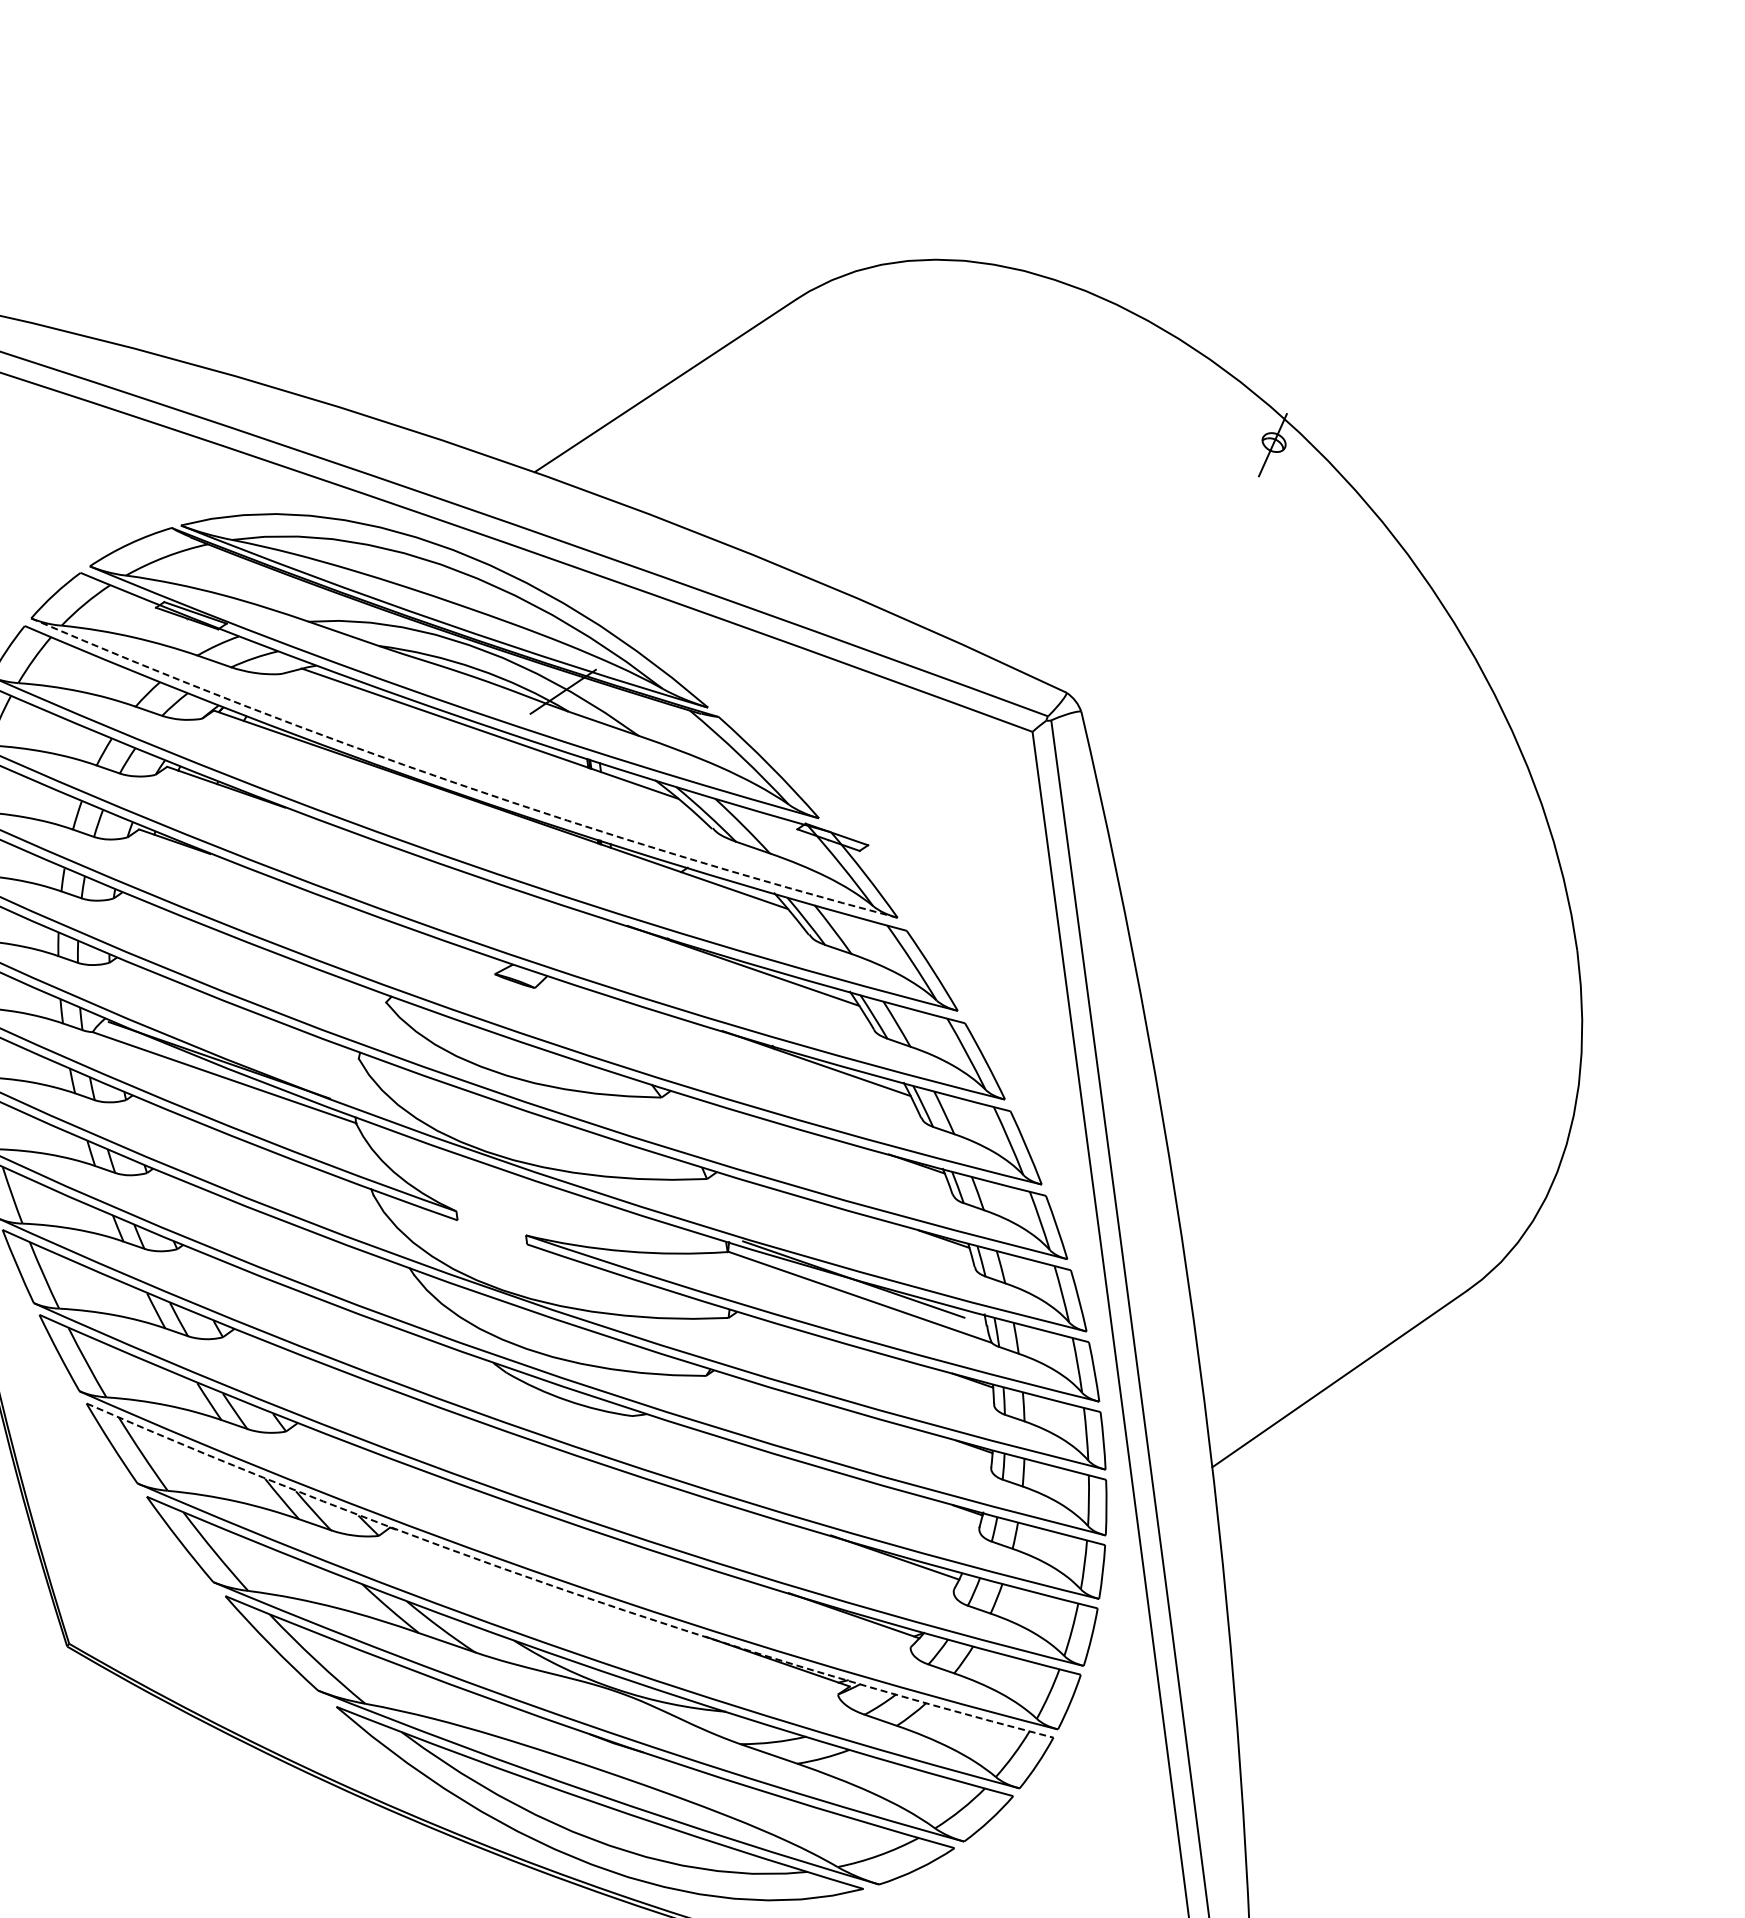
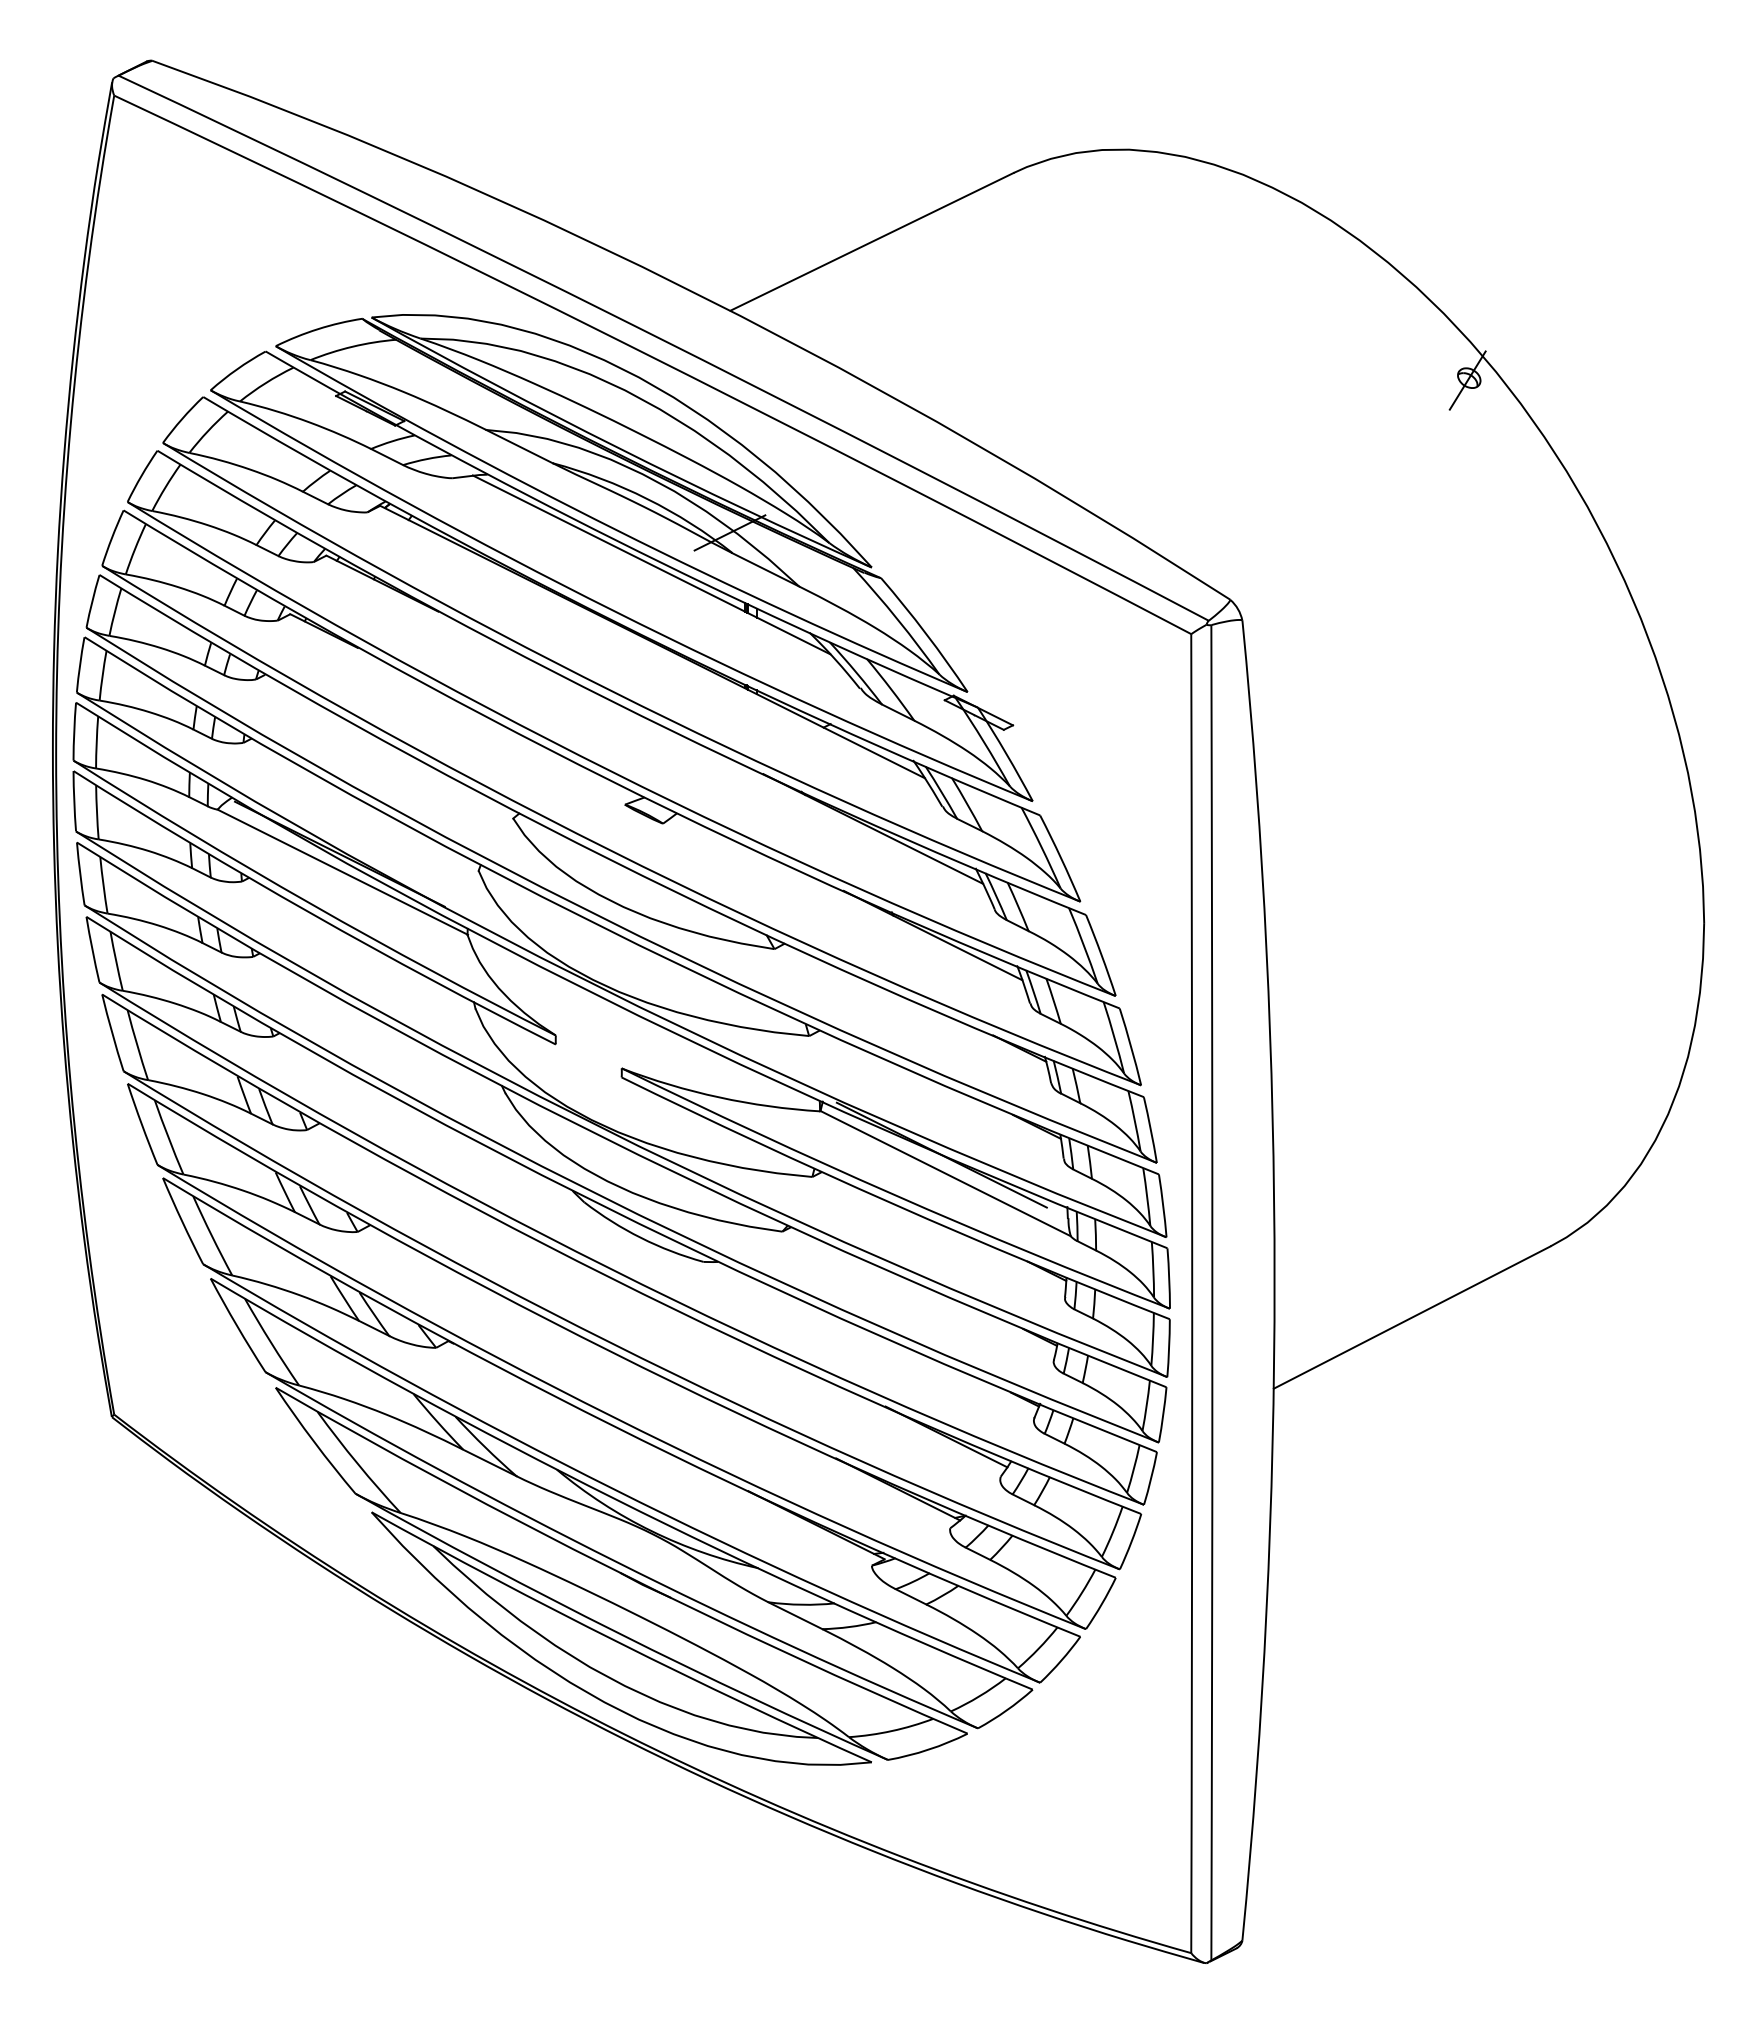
arc: (459, 784) -> (614, 611), dashed -> solid
arc: (563, 1589) -> (612, 1425), dashed -> solid

